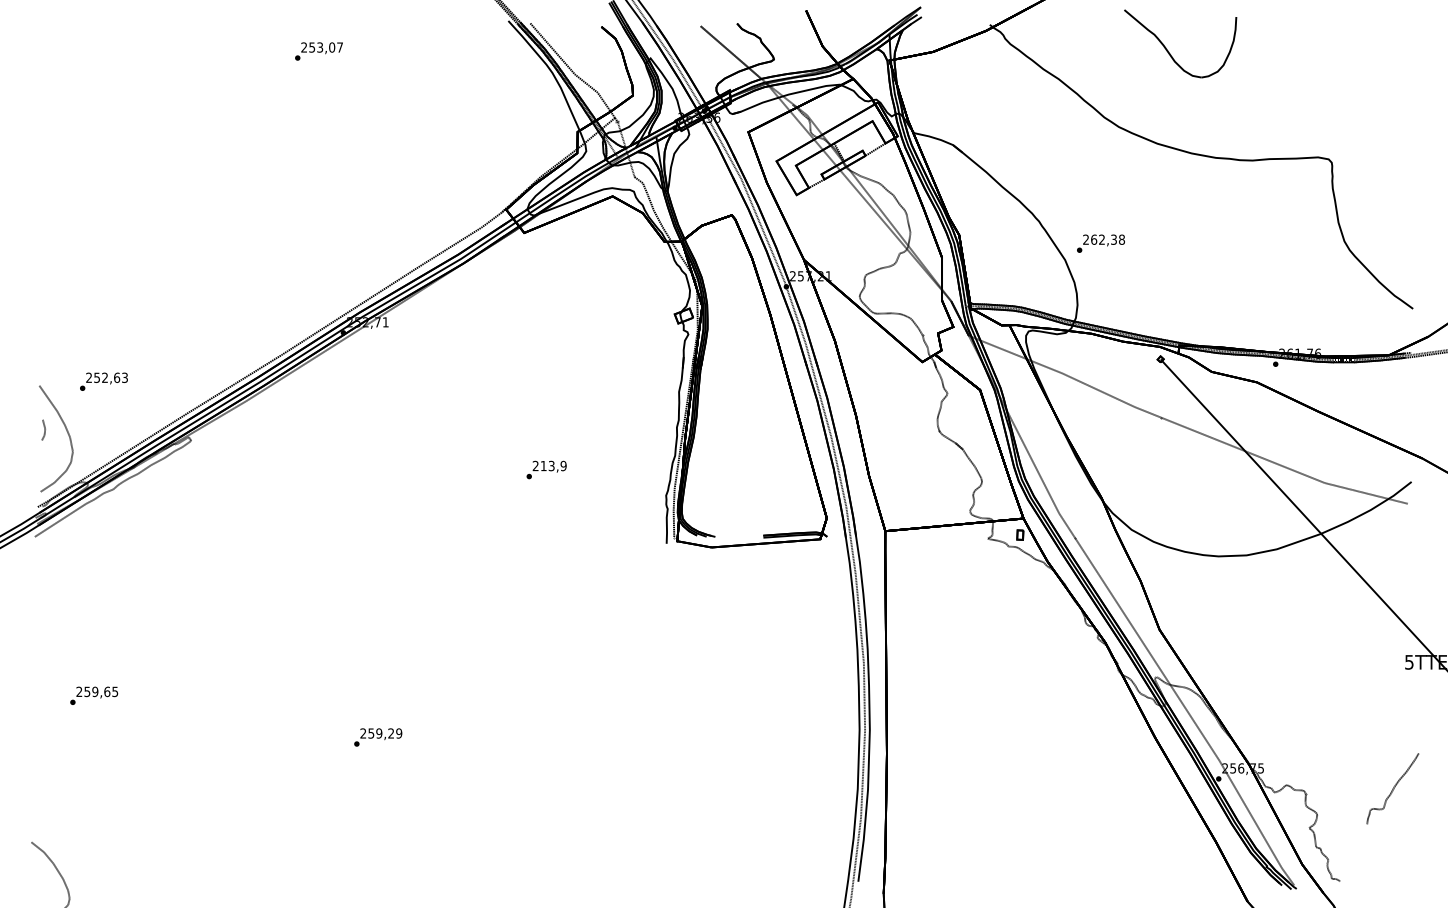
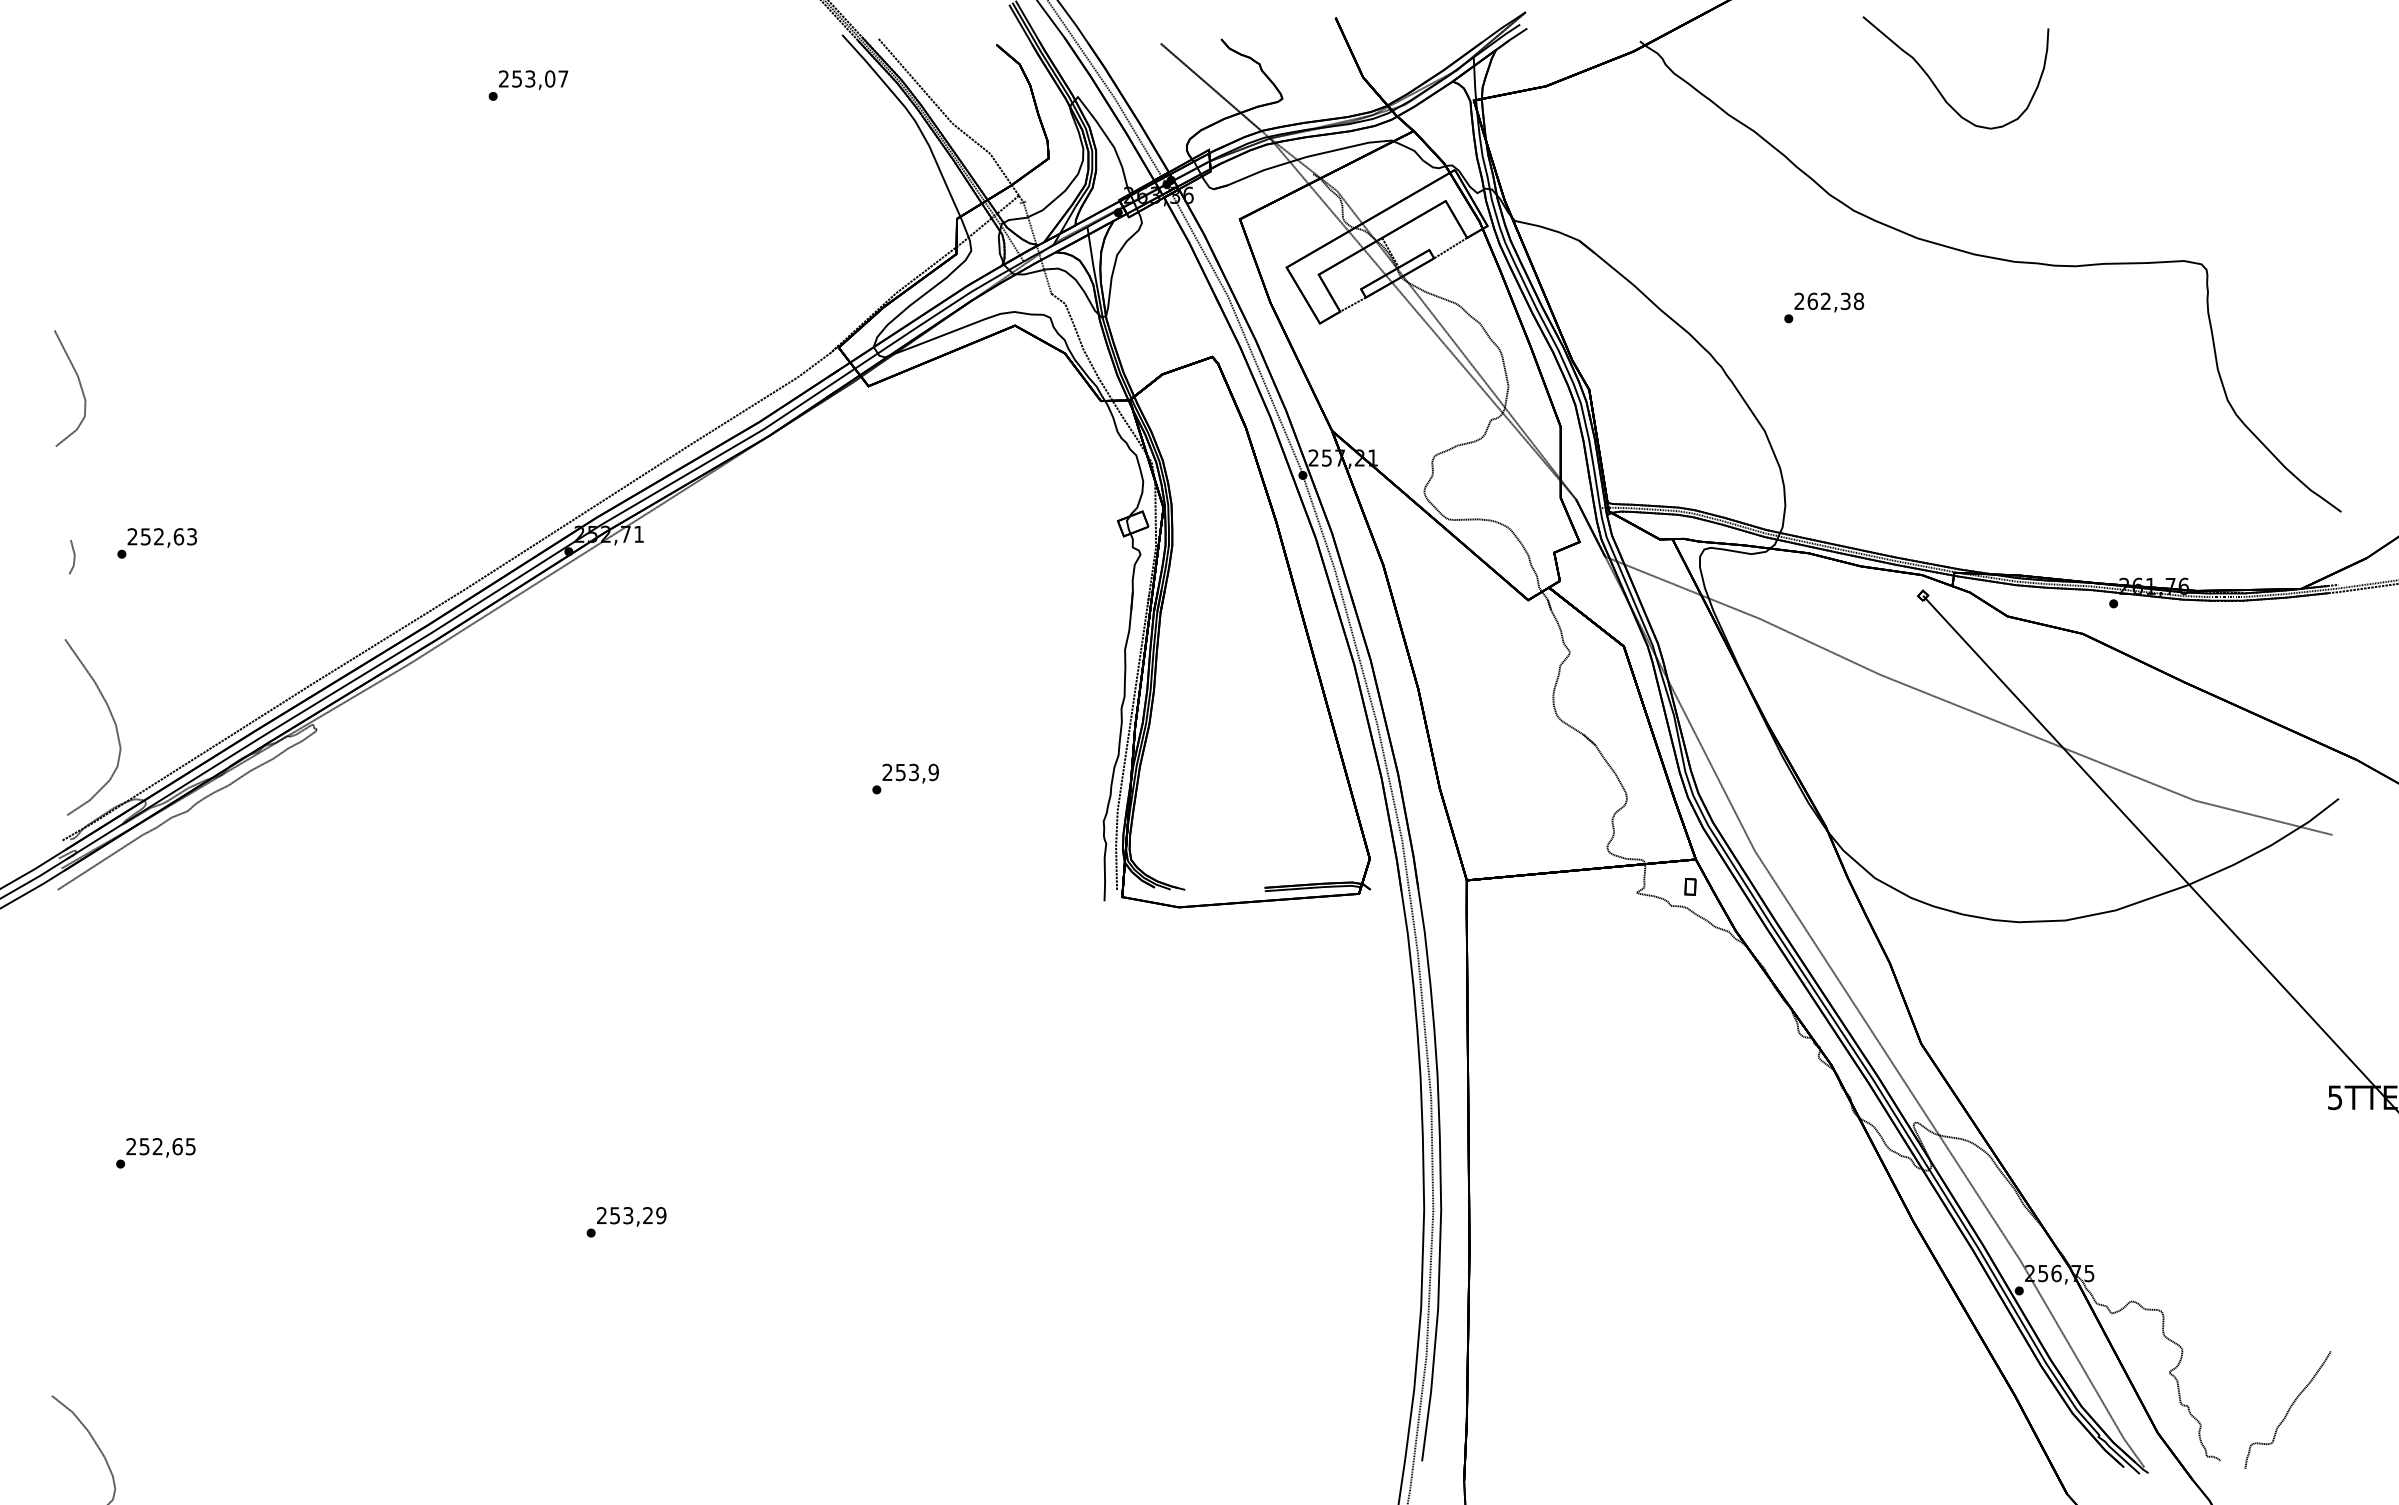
curve: (47, 231) -> (78, 383), added
text: (1100, 243) -> (1823, 307), moved
text: (103, 381) -> (156, 542), moved
line: (44, 429) -> (73, 556), moved
text: (543, 466) -> (900, 773), 213,9 -> 253,9
text: (95, 691) -> (158, 1146), 259,65 -> 252,65
text: (379, 733) -> (628, 1215), 259,29 -> 253,29
curve: (1392, 788) -> (2287, 1409), moved

